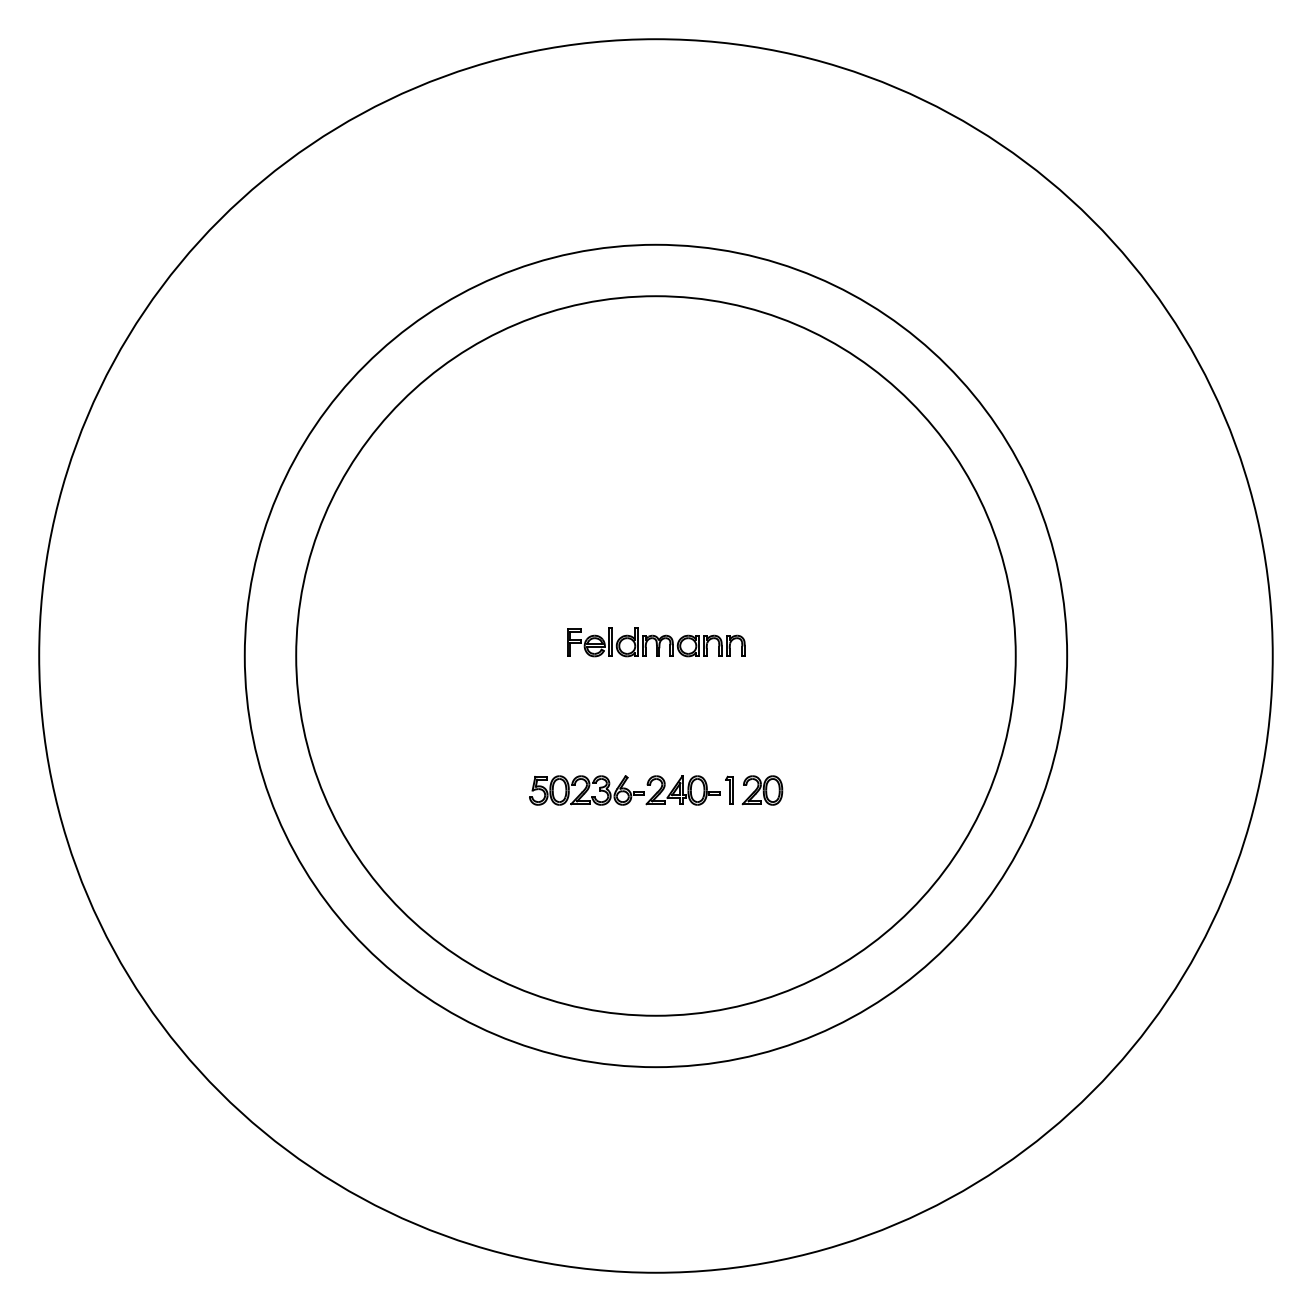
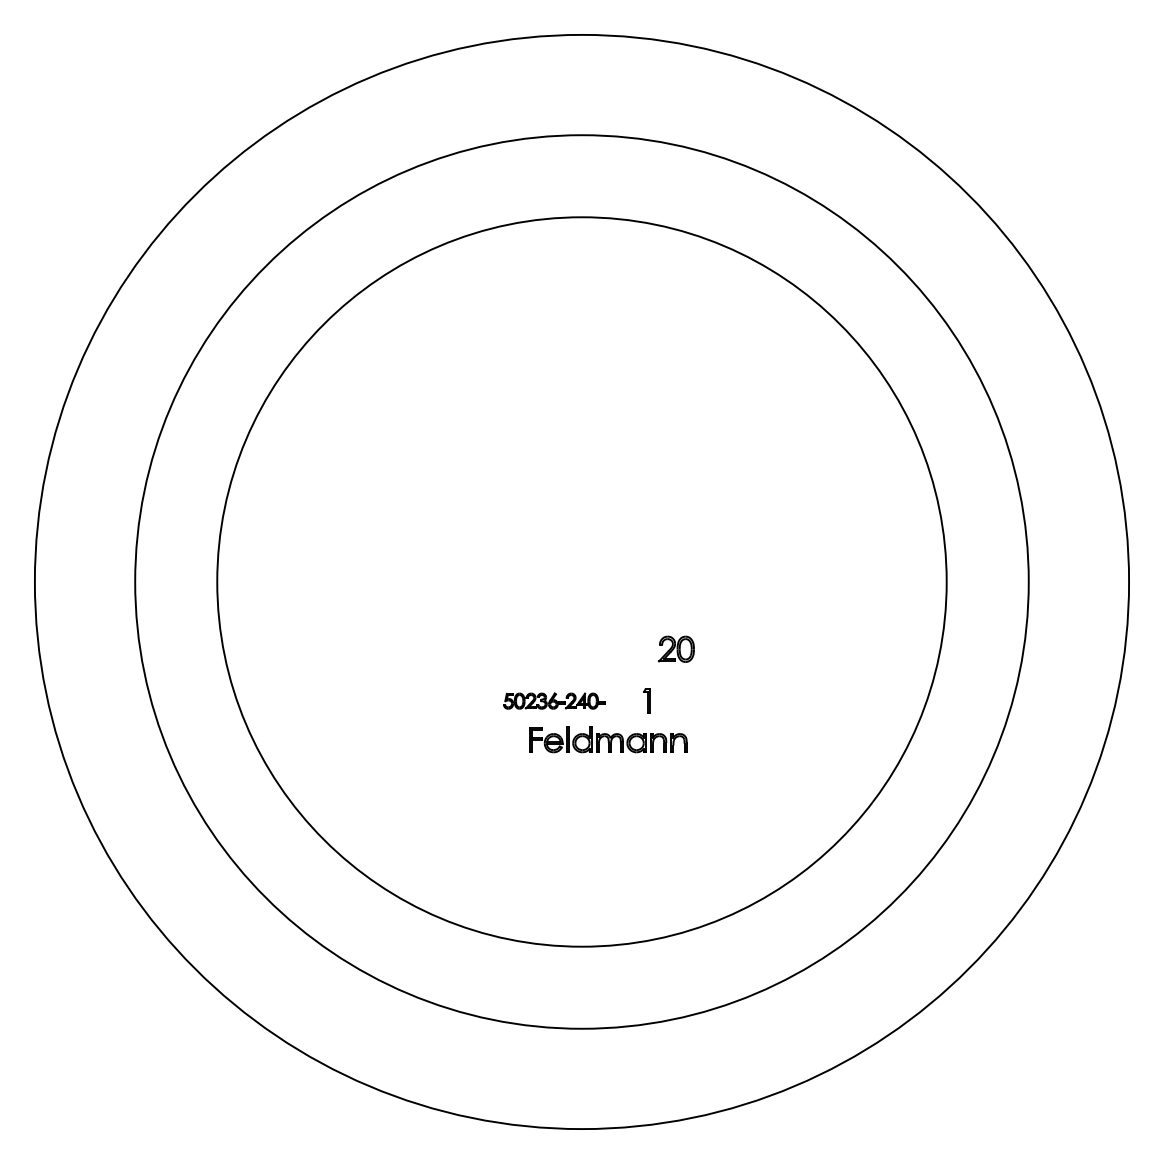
part: (656, 641) -> (608, 739), moved
circle: (655, 655) -> (581, 581), size x1.4
part: (624, 789) -> (554, 700), size x0.6
part: (762, 789) -> (676, 648), moved

